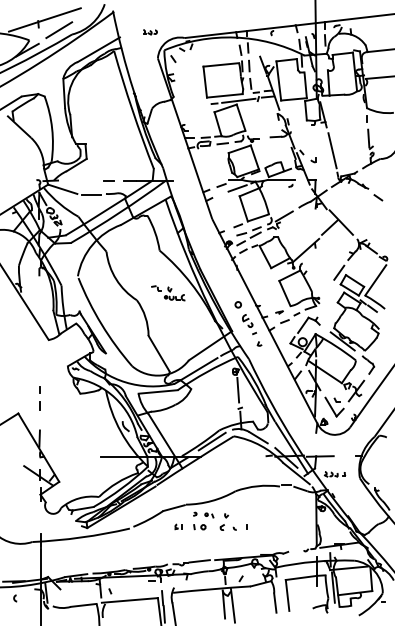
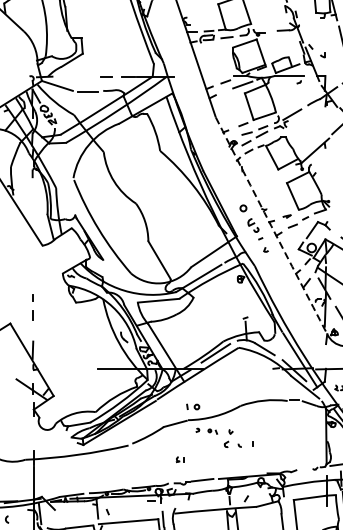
part: (168, 293) -> (169, 196), removed
arc: (264, 321) -> (271, 226), solid -> dashed
line: (238, 389) -> (243, 298), removed
part: (178, 526) -> (180, 459), moved
part: (199, 527) -> (192, 407), moved

